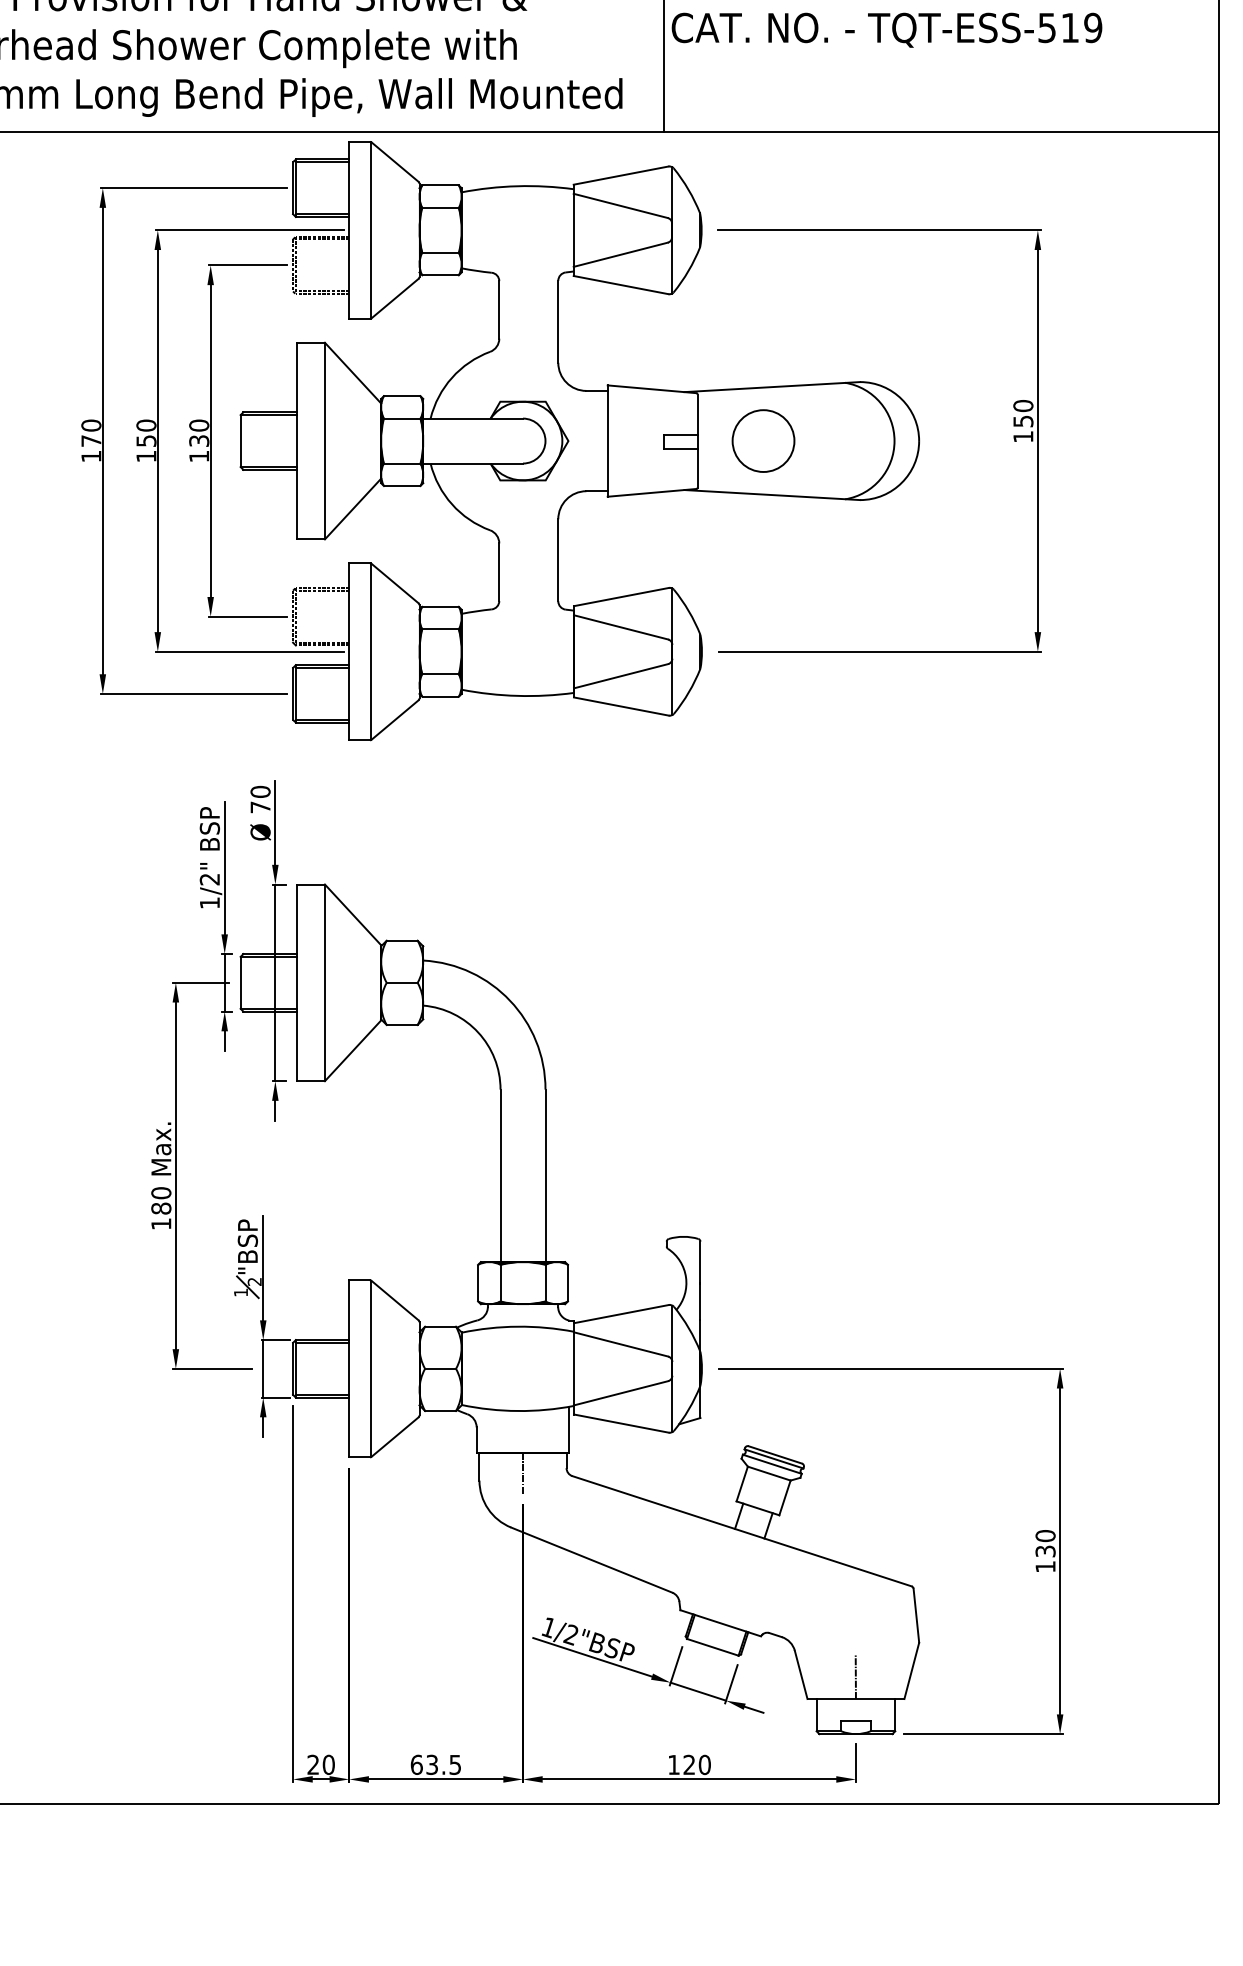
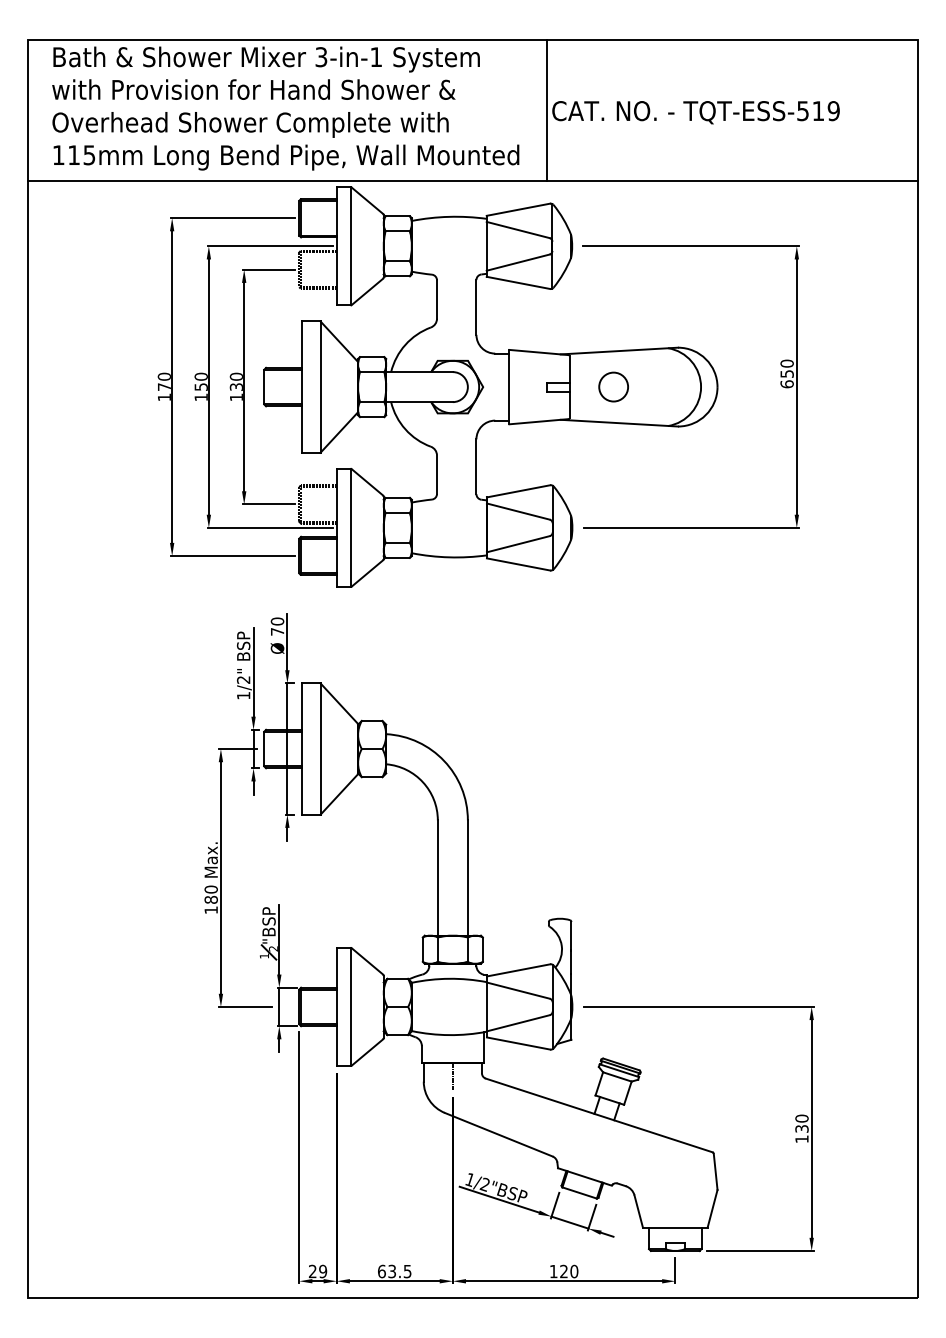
text: (1022, 437) -> (786, 384), 150 -> 650
circle: (763, 440) -> (613, 386), size x0.7
line: (856, 1676) -> (675, 1212), removed
text: (327, 1764) -> (322, 1271), 20 -> 29

